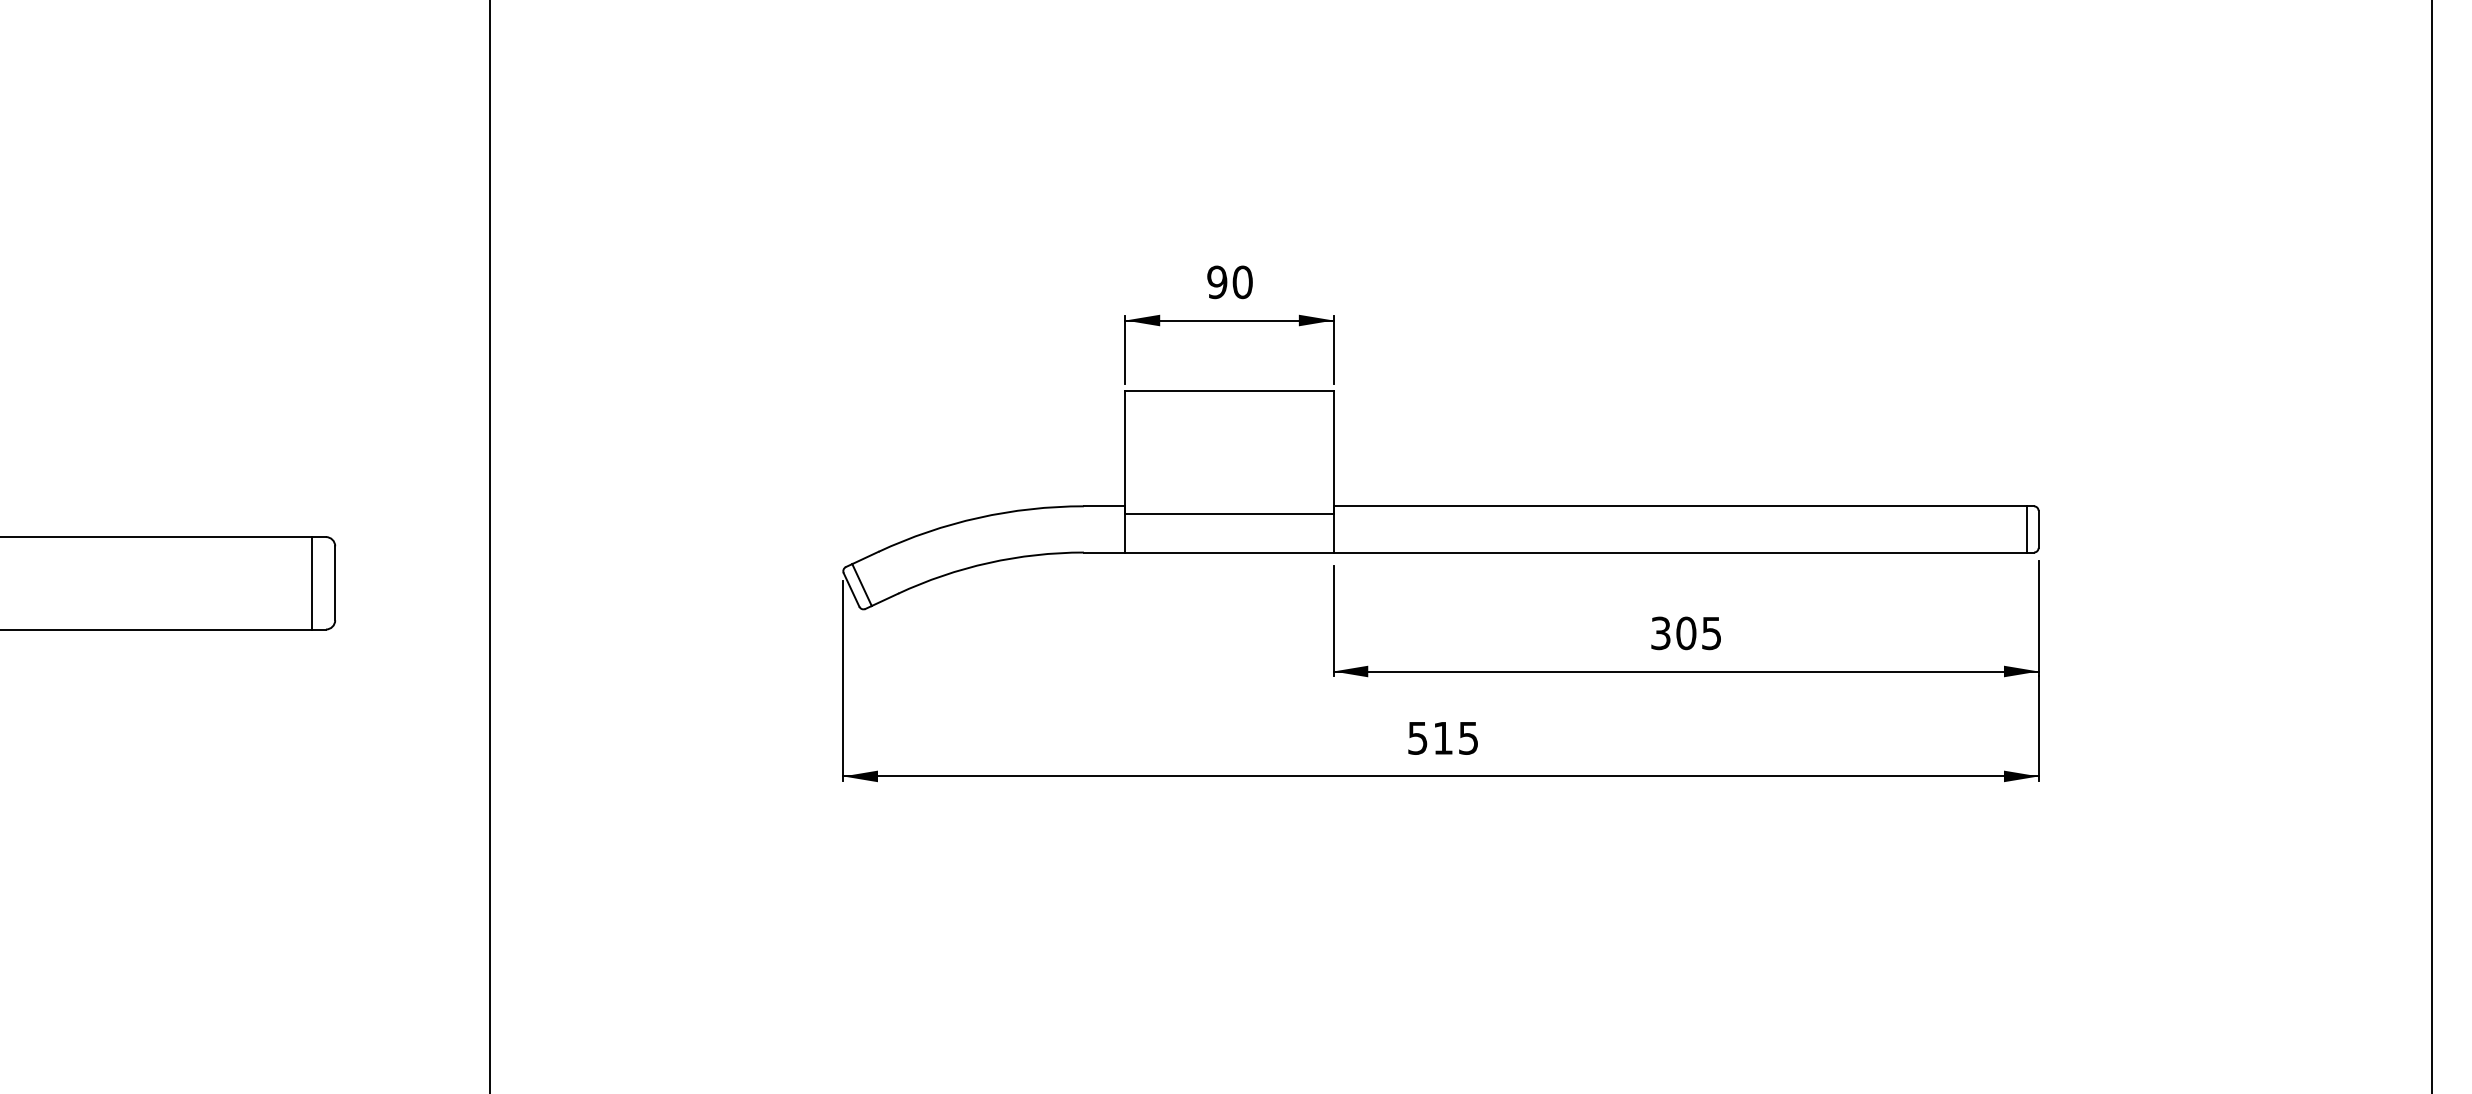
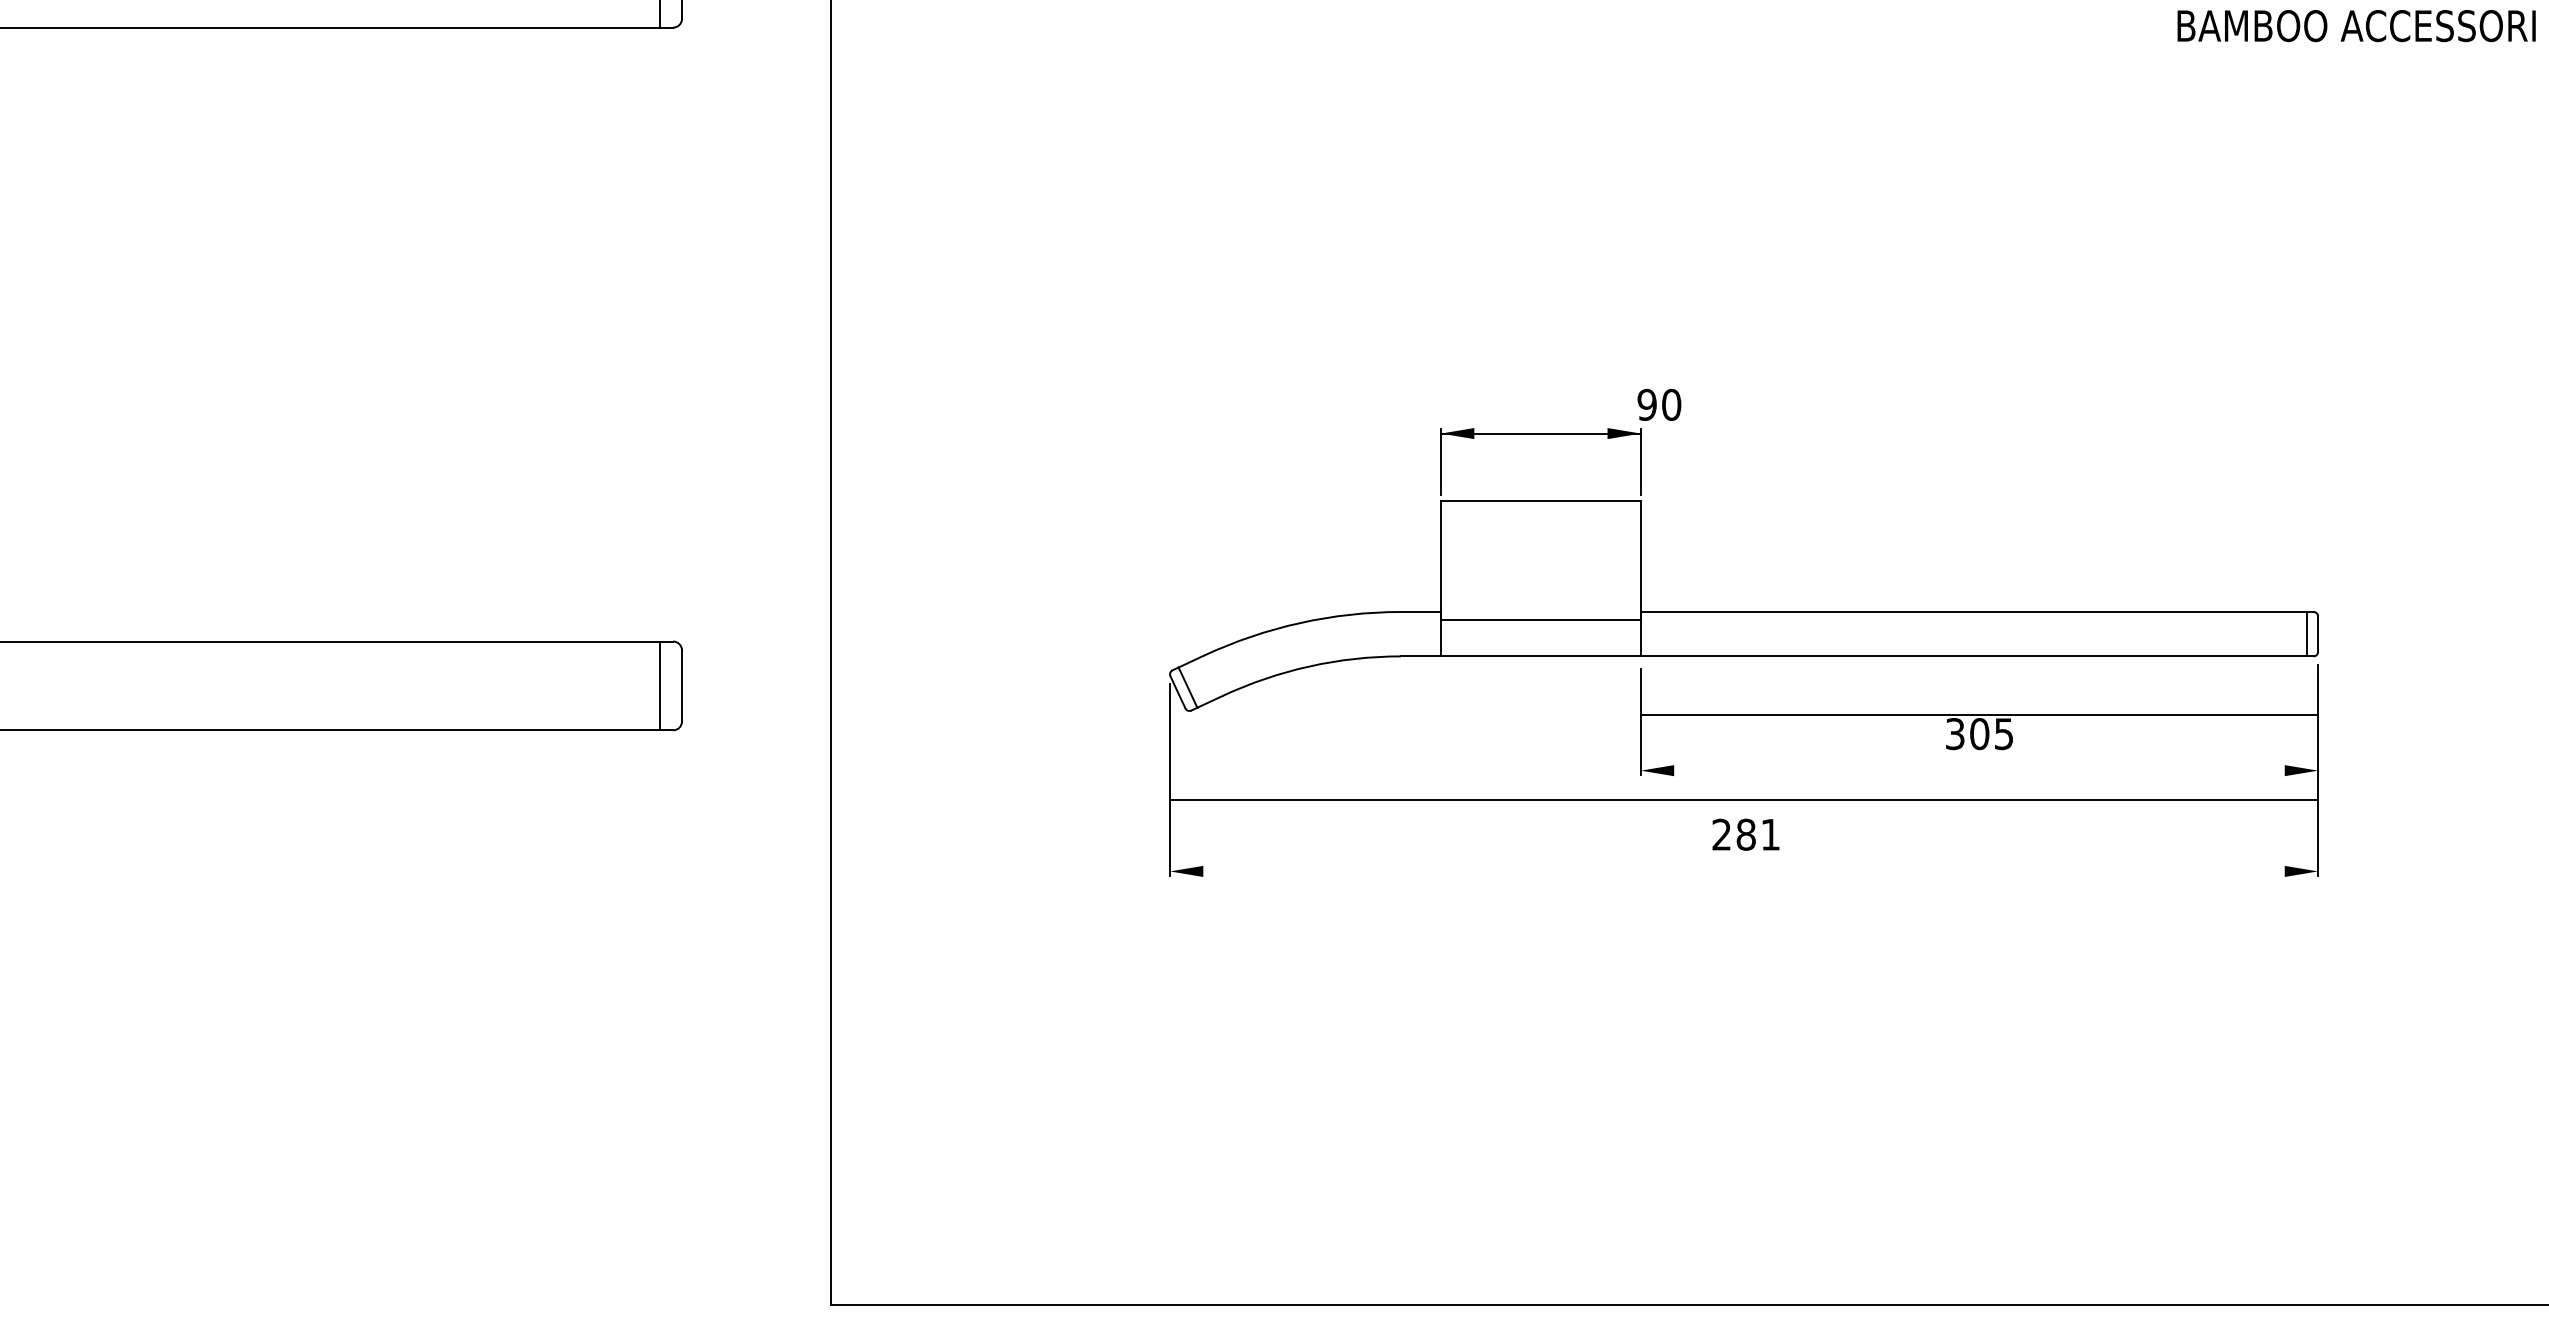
text: (1230, 281) -> (1659, 404), moved
line: (1686, 671) -> (1979, 714), moved
text: (1442, 737) -> (1745, 834), 515 -> 281
line: (1441, 776) -> (1744, 800), moved

